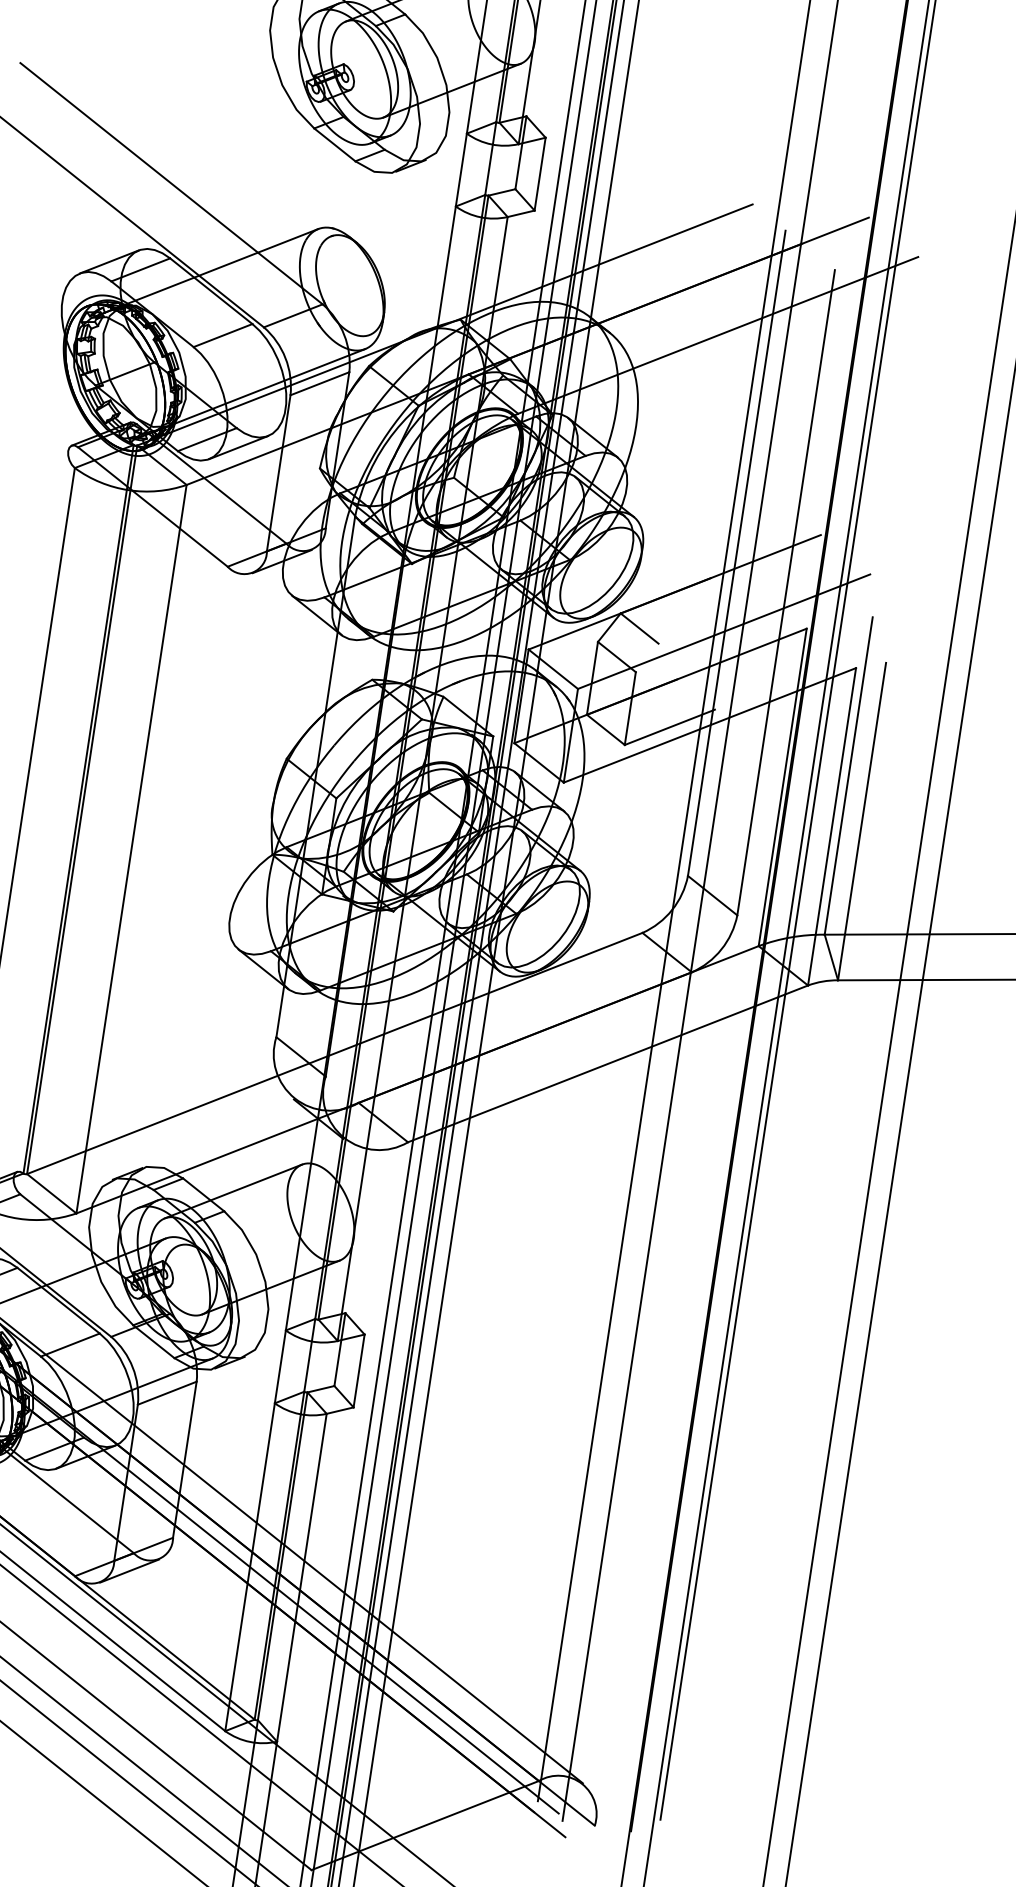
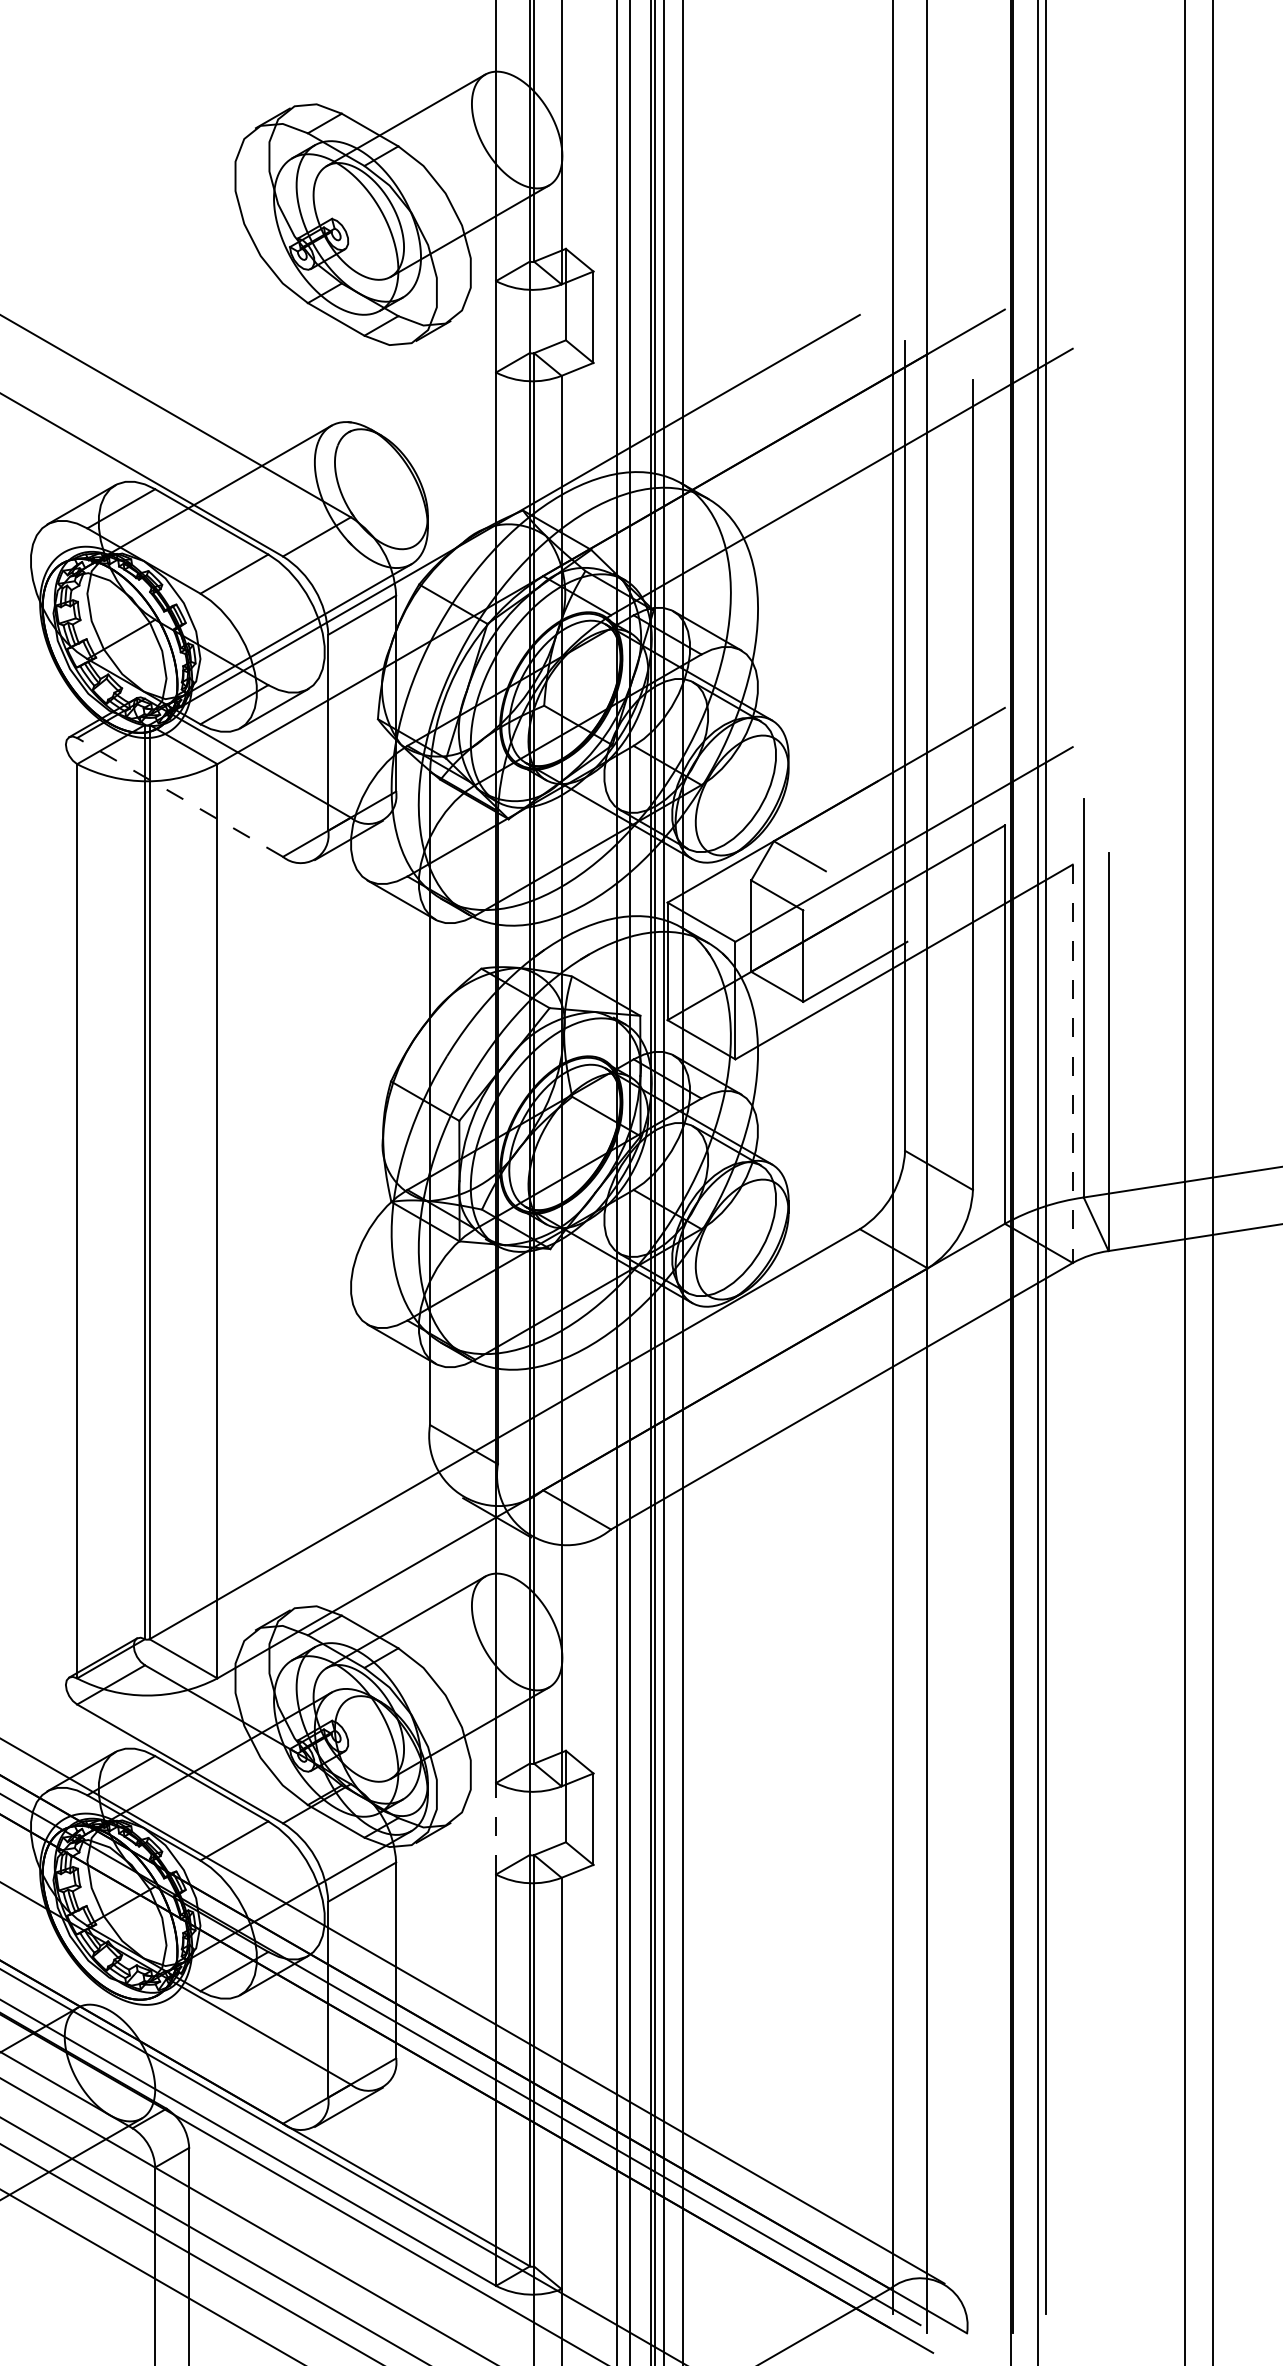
line: (153, 507) -> (180, 797), solid -> dashed
line: (831, 827) -> (1072, 1064), solid -> dashed
line: (280, 1366) -> (496, 1828), solid -> dashed

